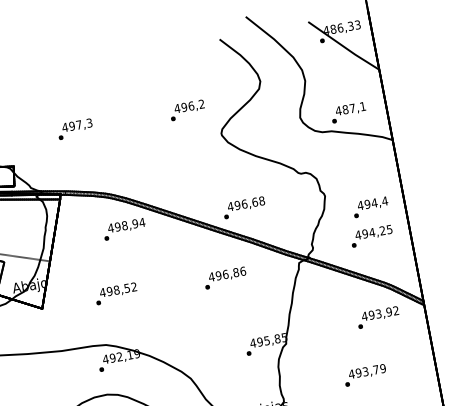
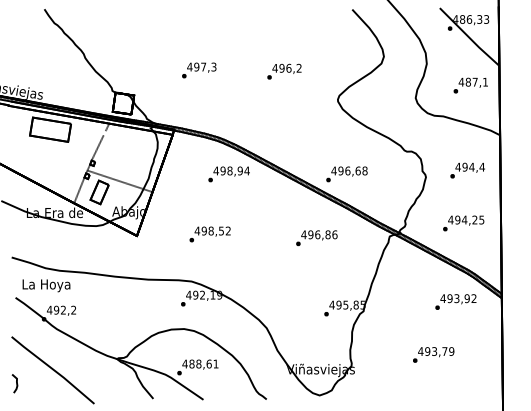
text: (187, 110) -> (284, 71), moved
text: (348, 112) -> (470, 85), moved
text: (370, 207) -> (467, 170), moved

